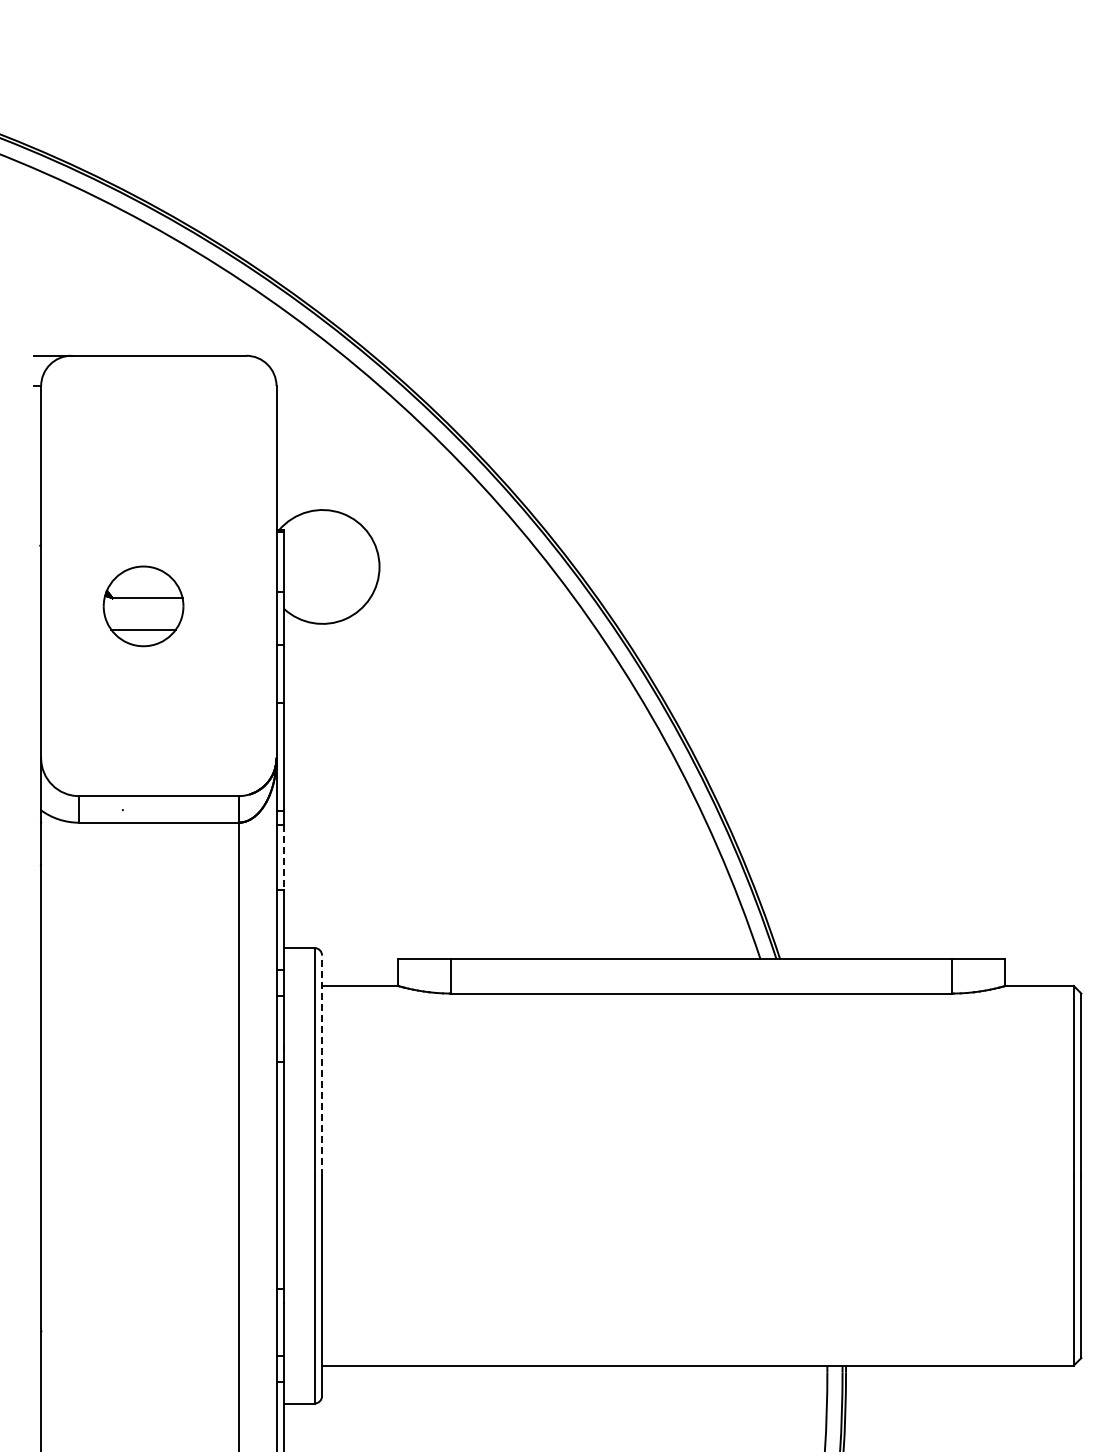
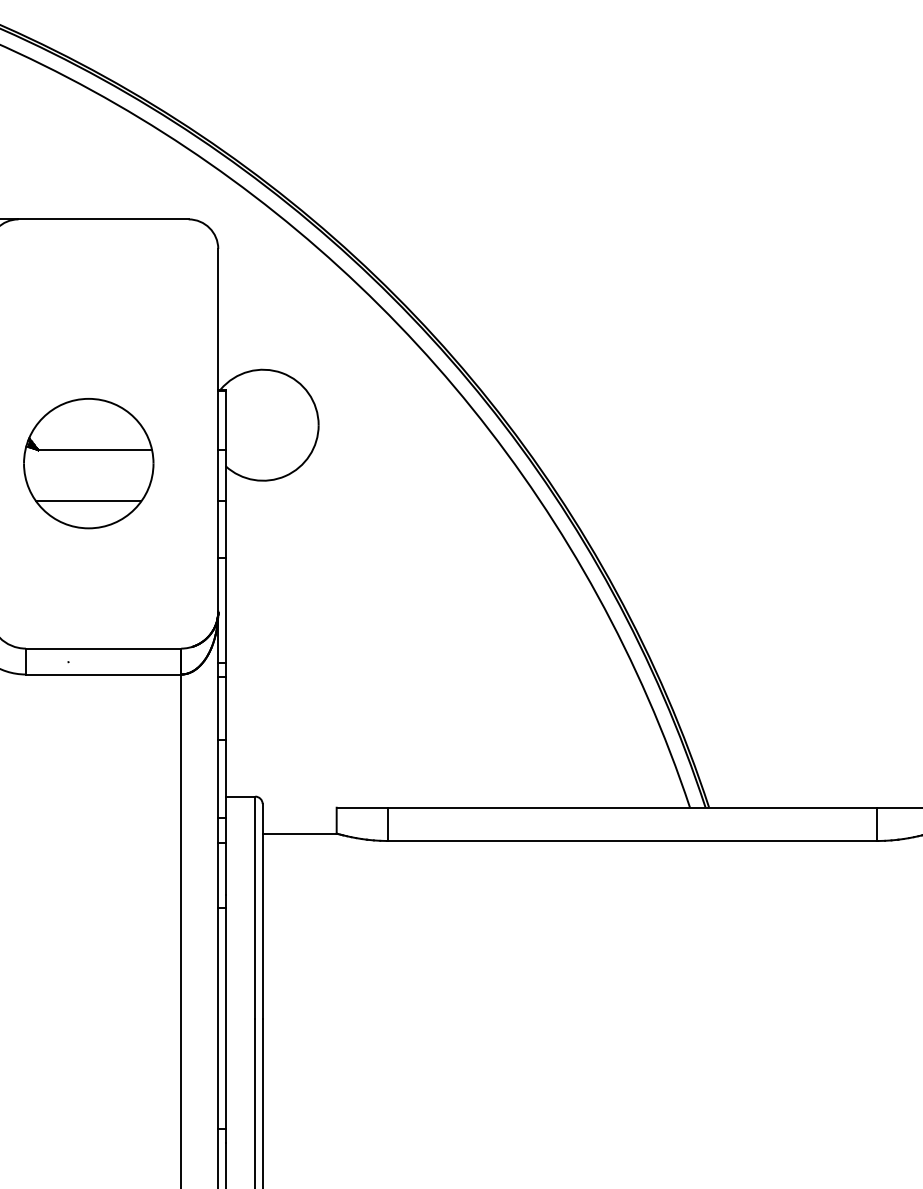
part: (143, 606) -> (88, 463), size x1.67
line: (284, 858) -> (226, 709), dashed -> solid
line: (322, 1065) -> (263, 911), dashed -> solid

